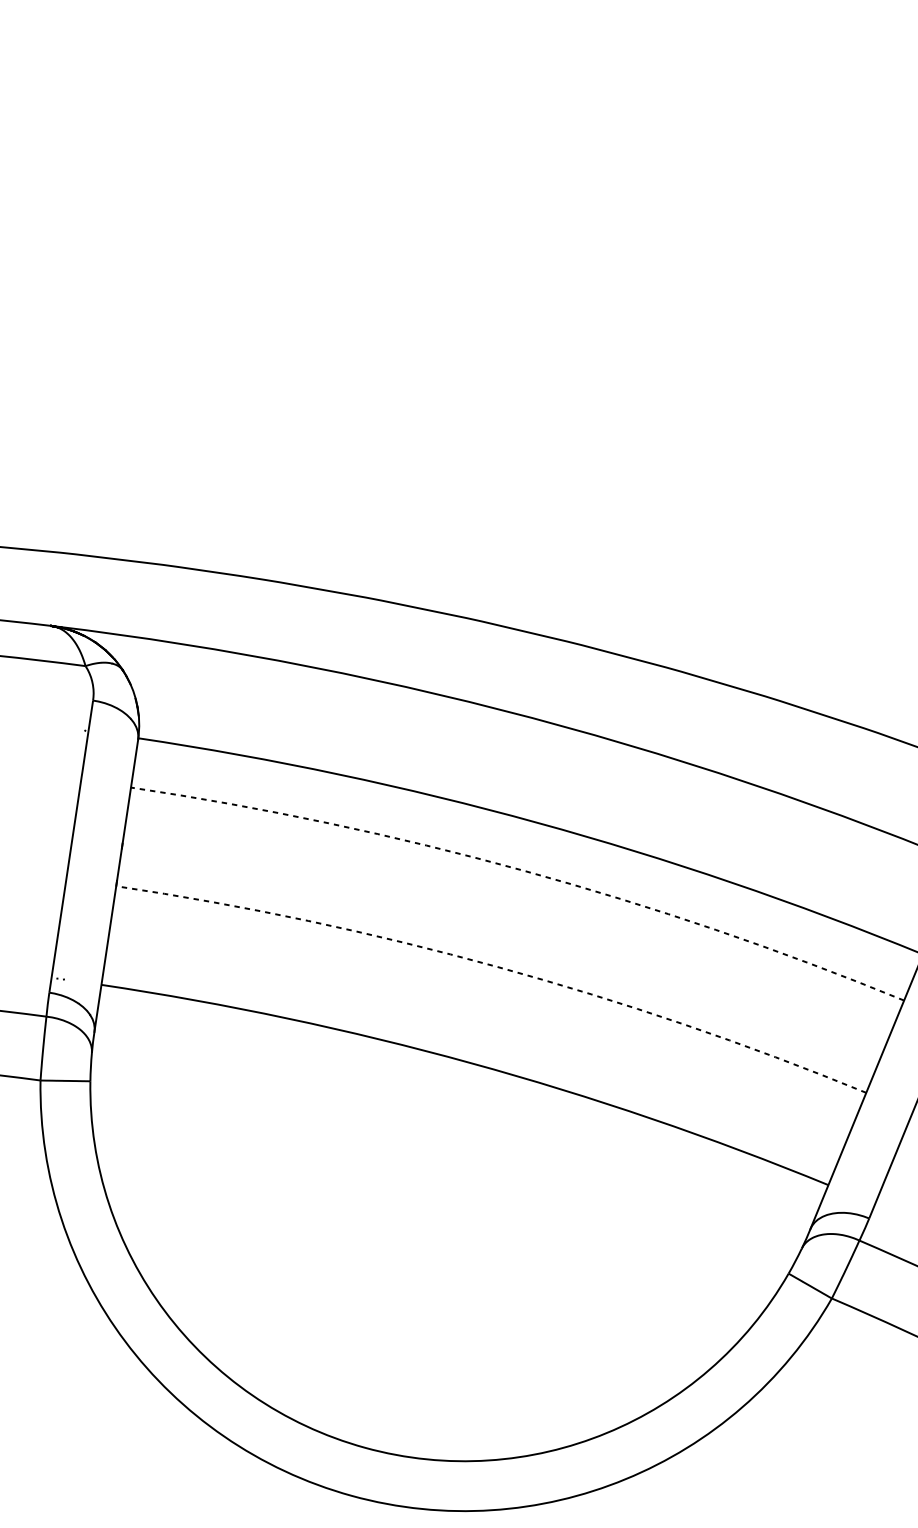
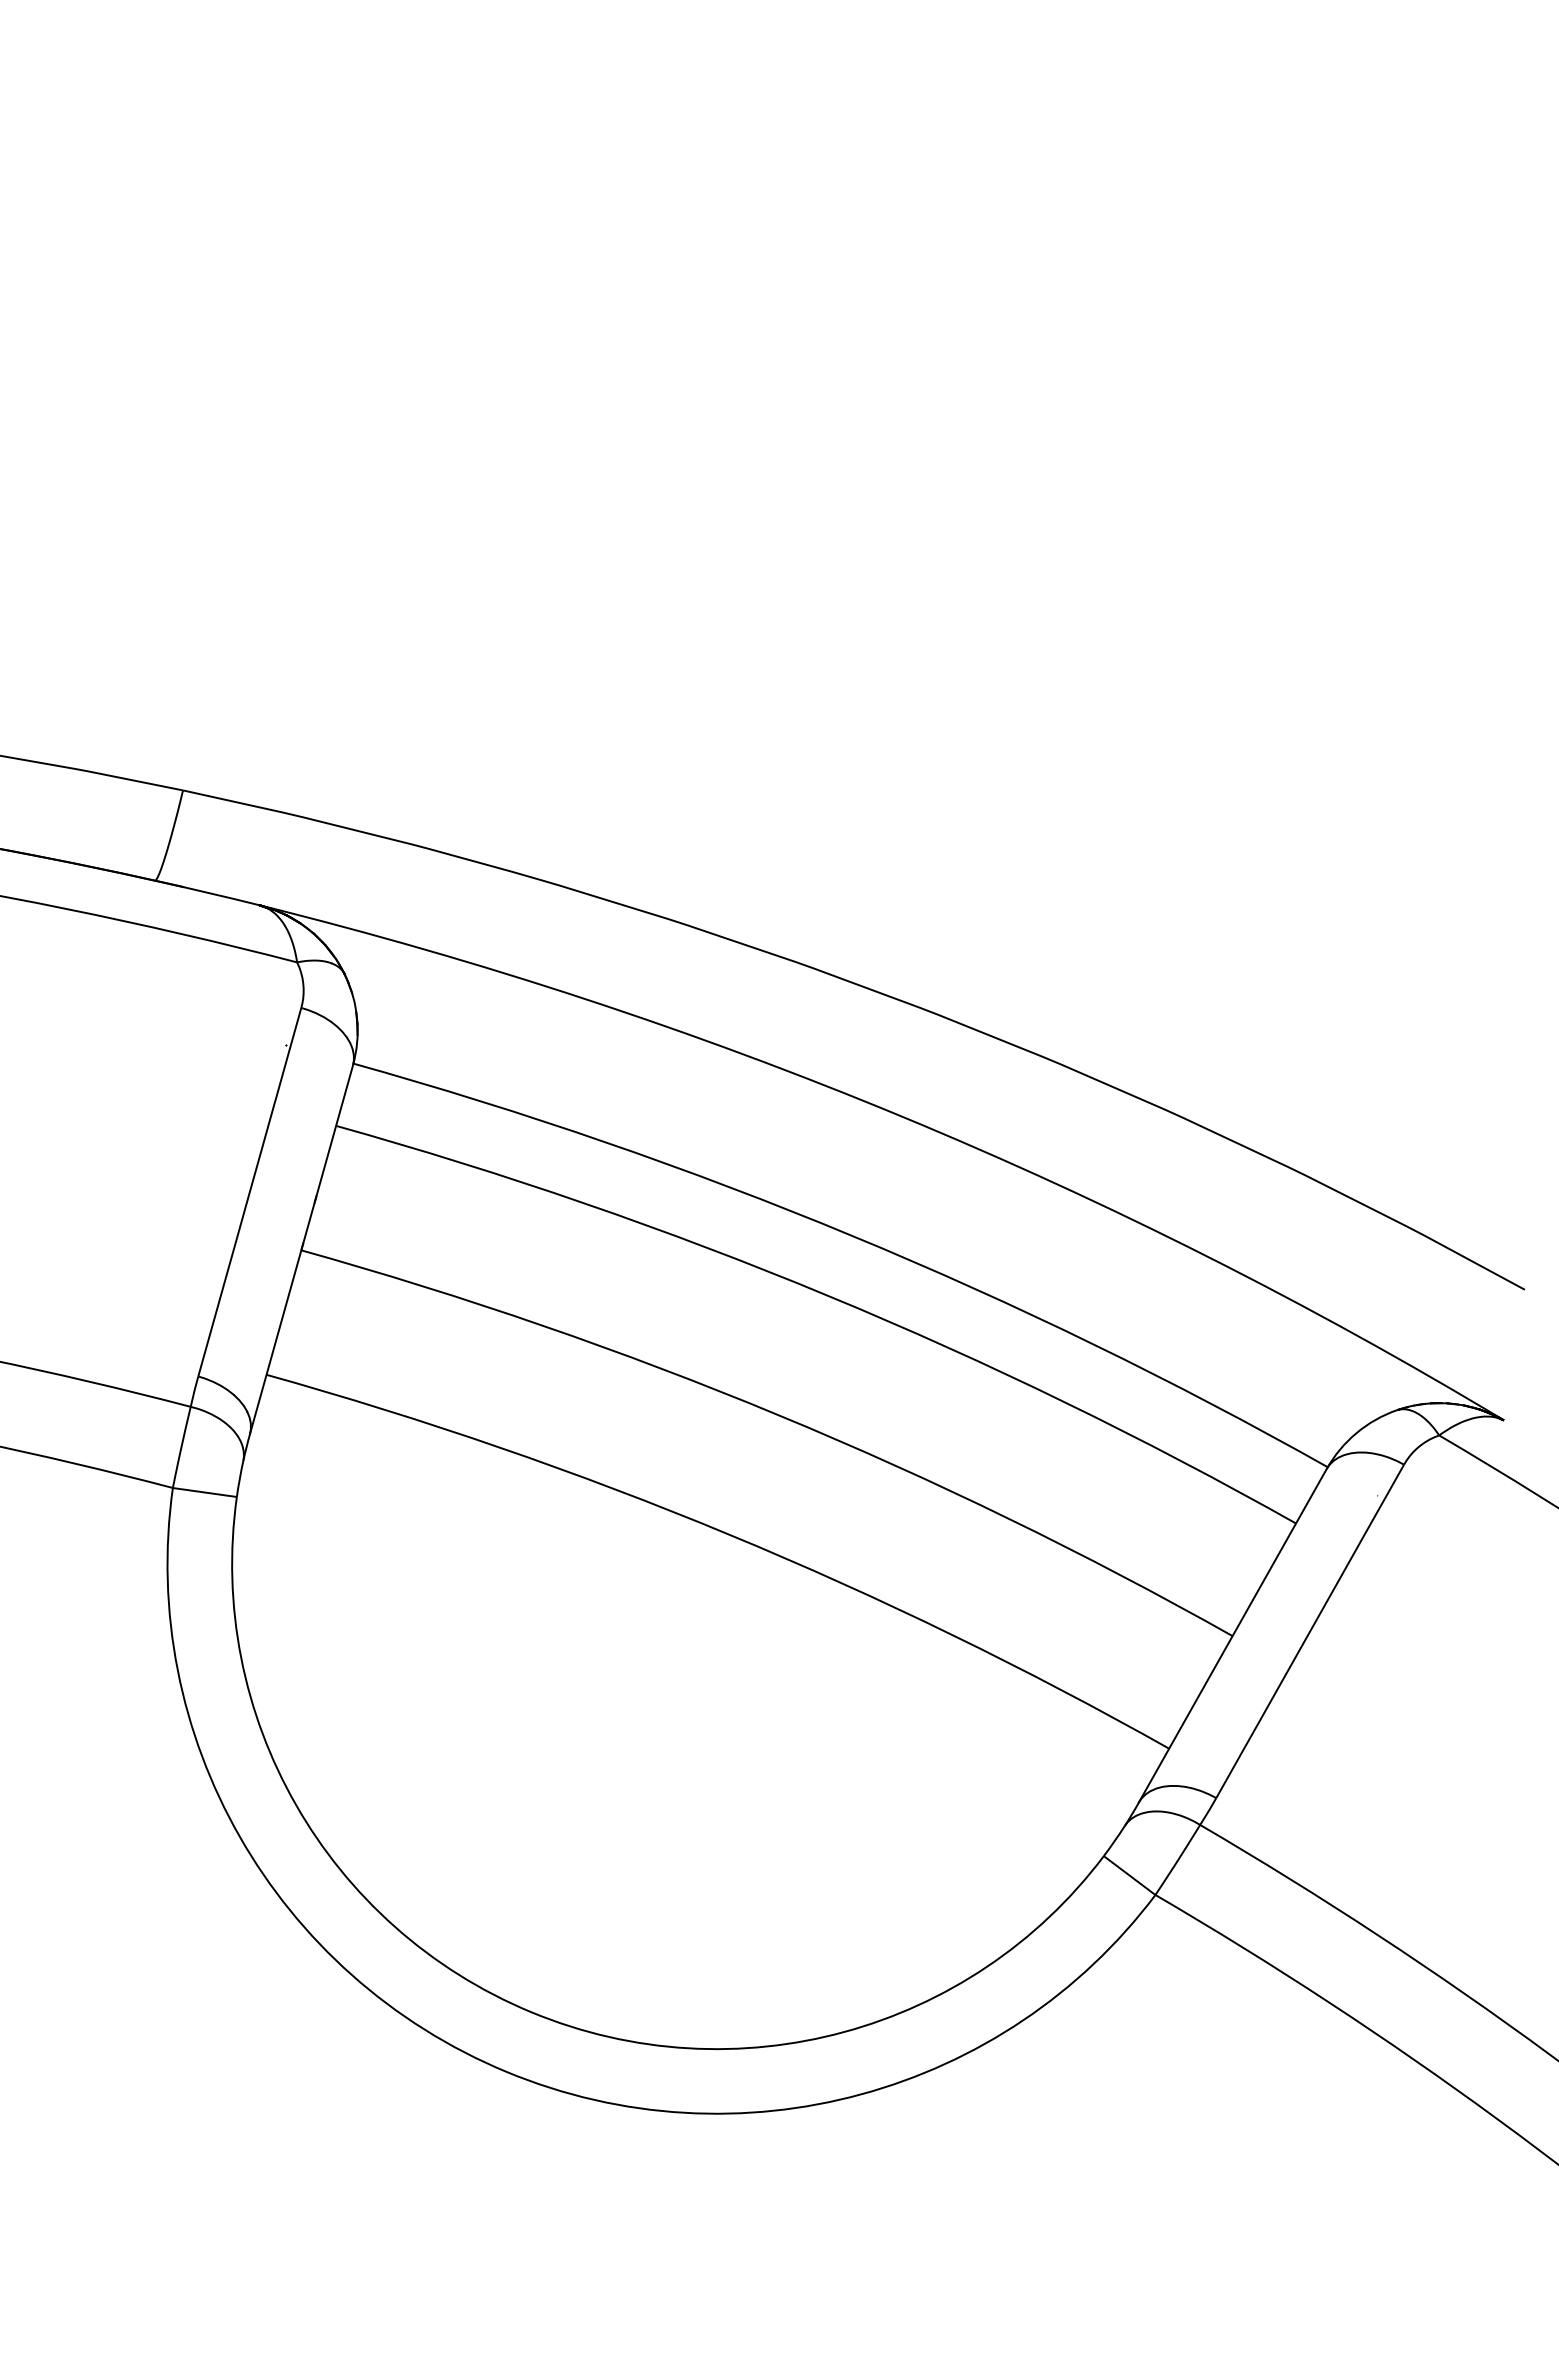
arc: (524, 870) -> (828, 1295), dashed -> solid
arc: (497, 967) -> (778, 1415), dashed -> solid

